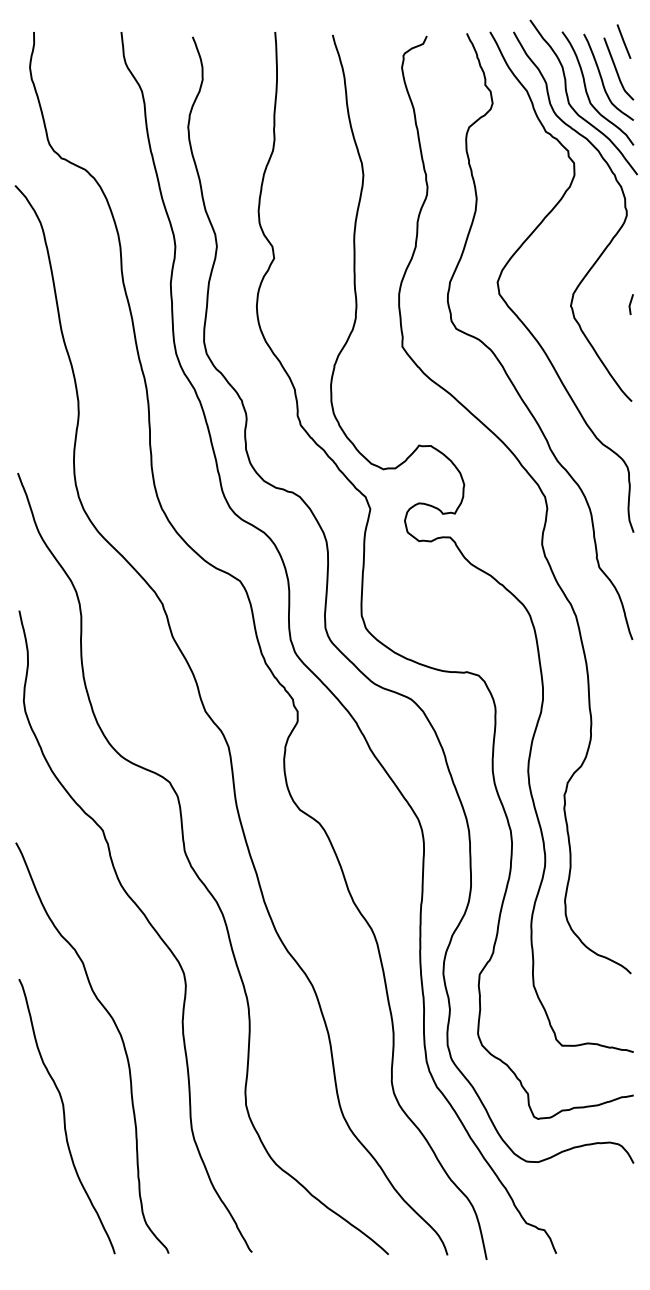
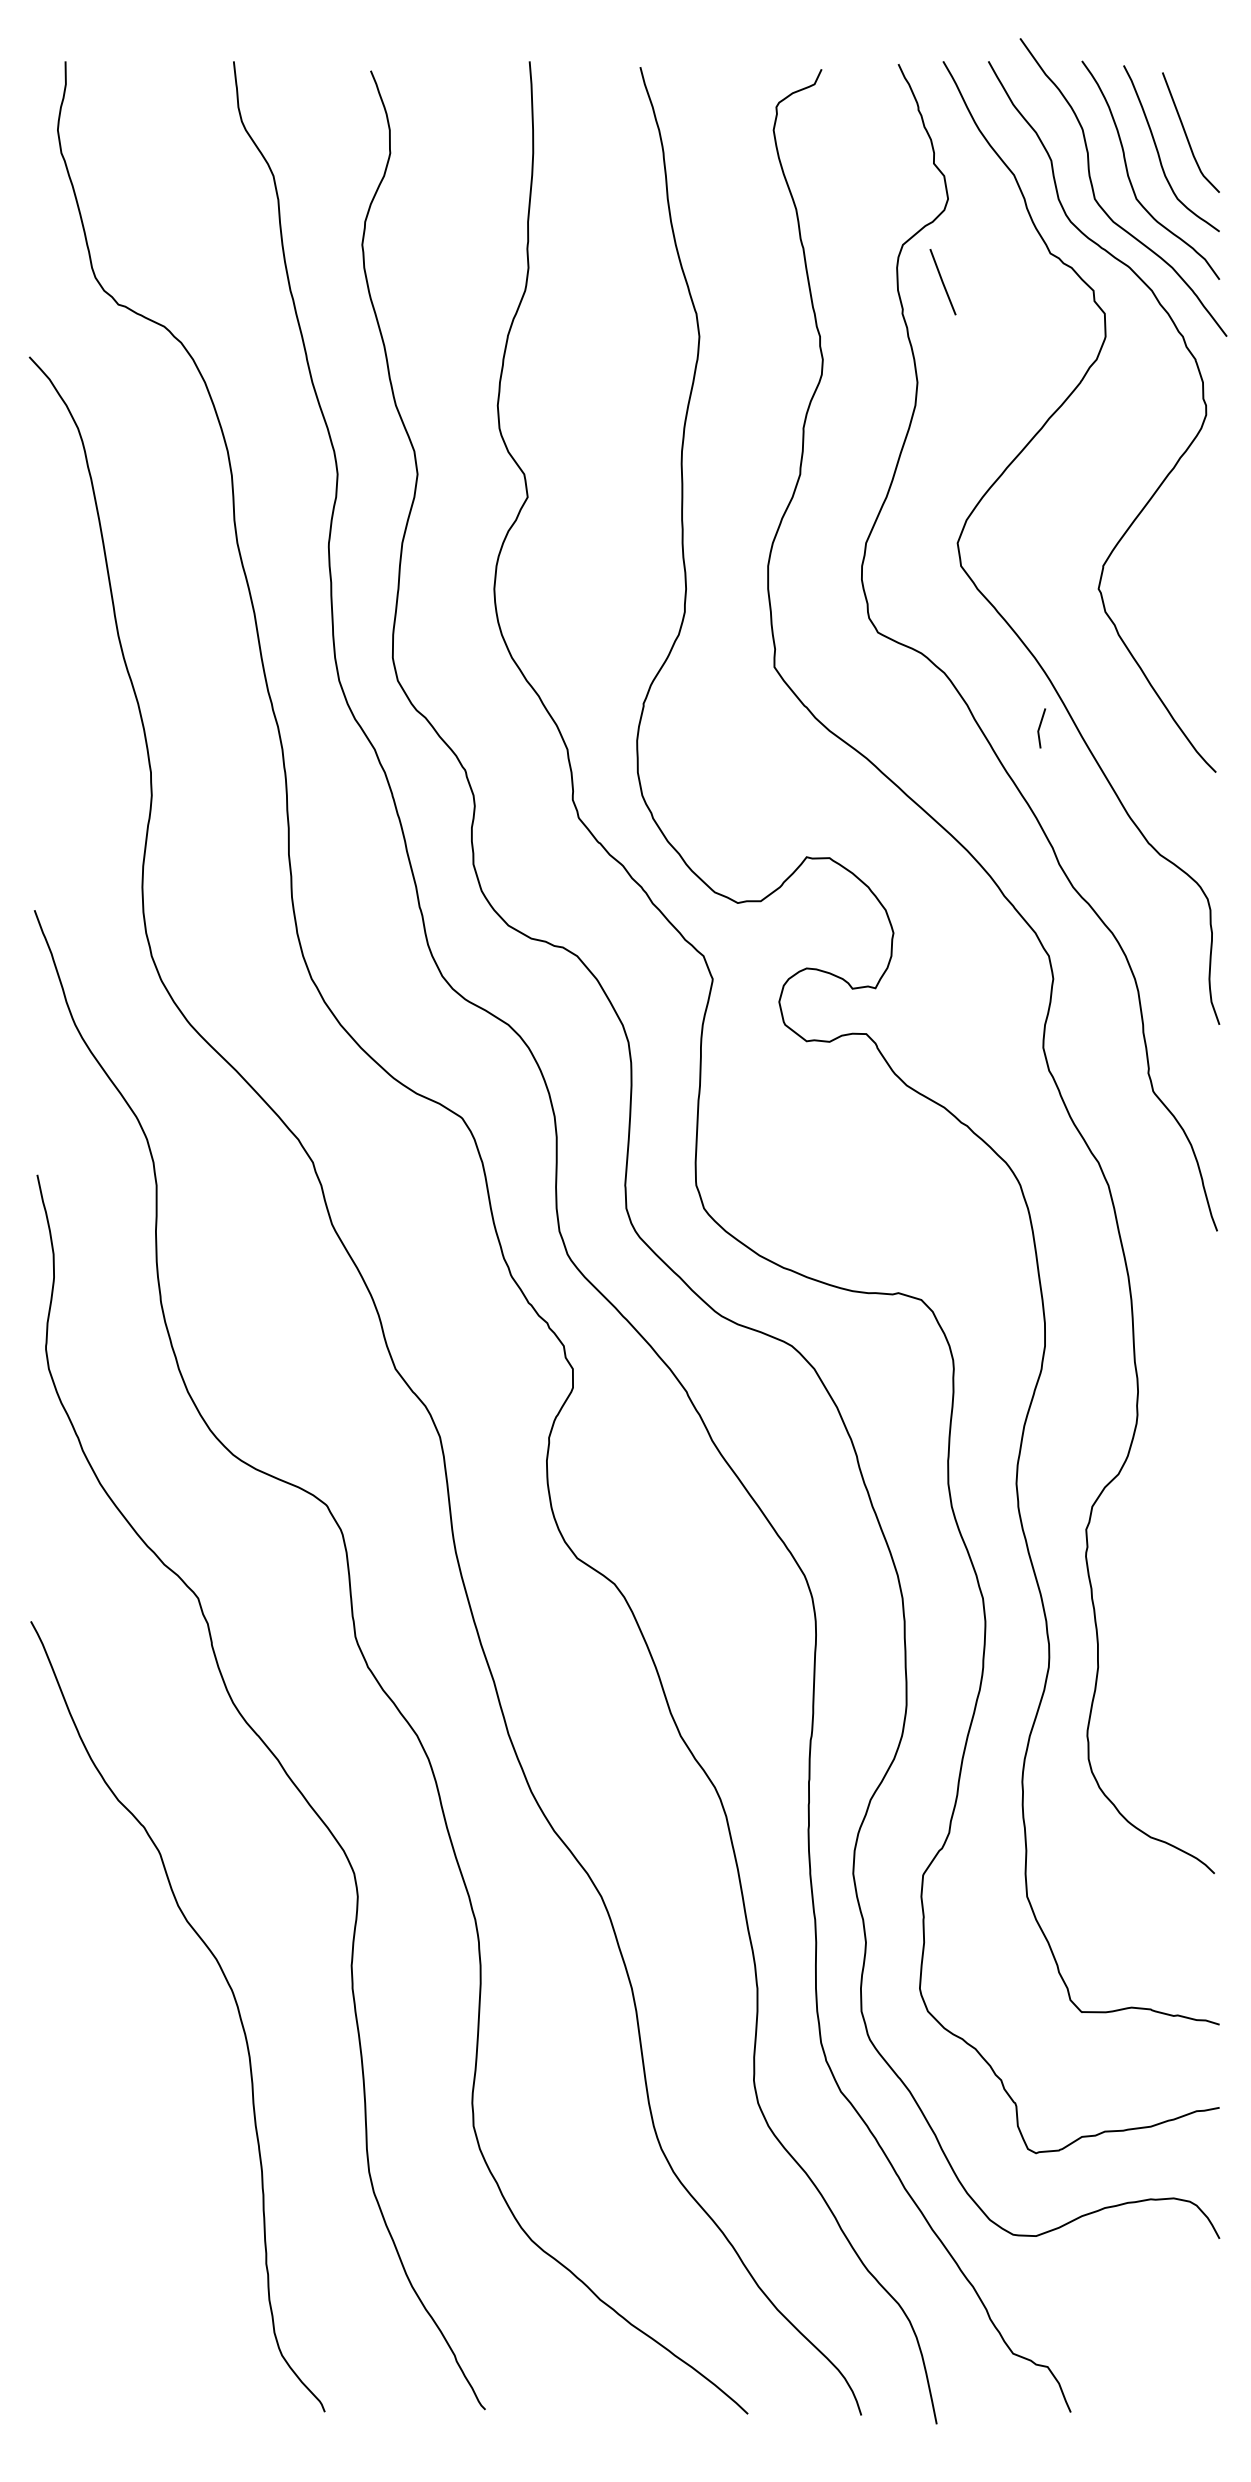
line: (623, 41) -> (942, 281), moved
line: (630, 304) -> (1040, 728), moved
curve: (65, 1116) -> (126, 2148), removed

